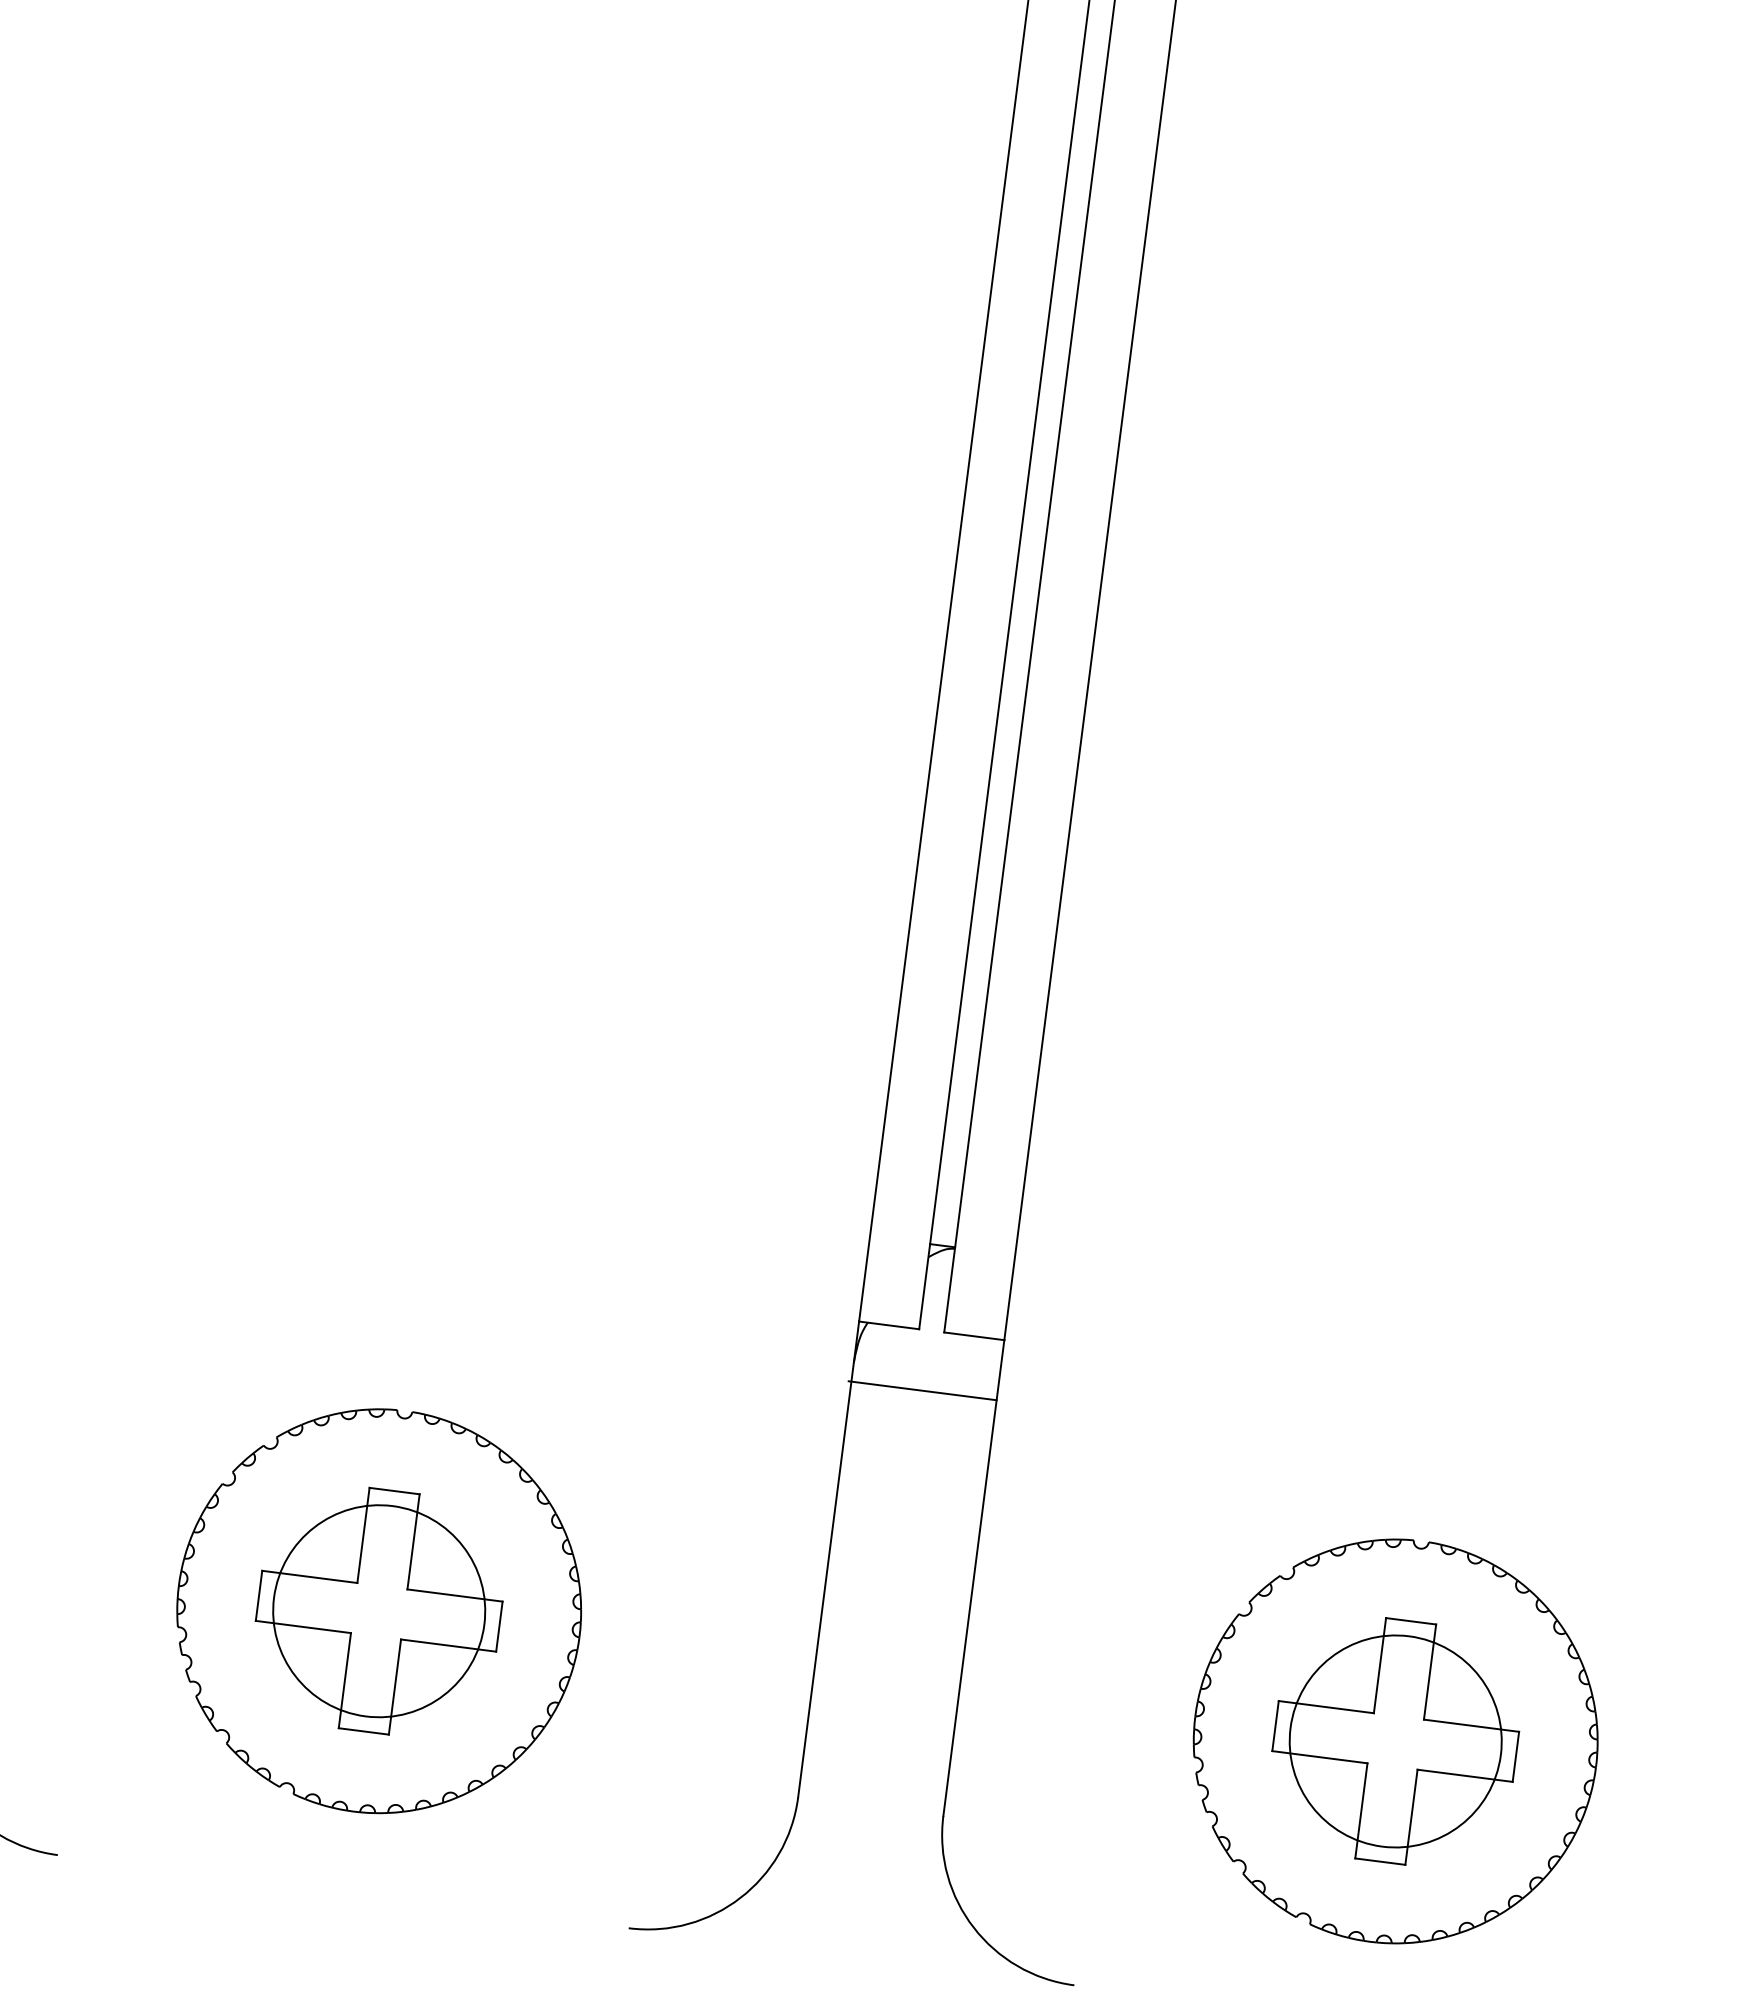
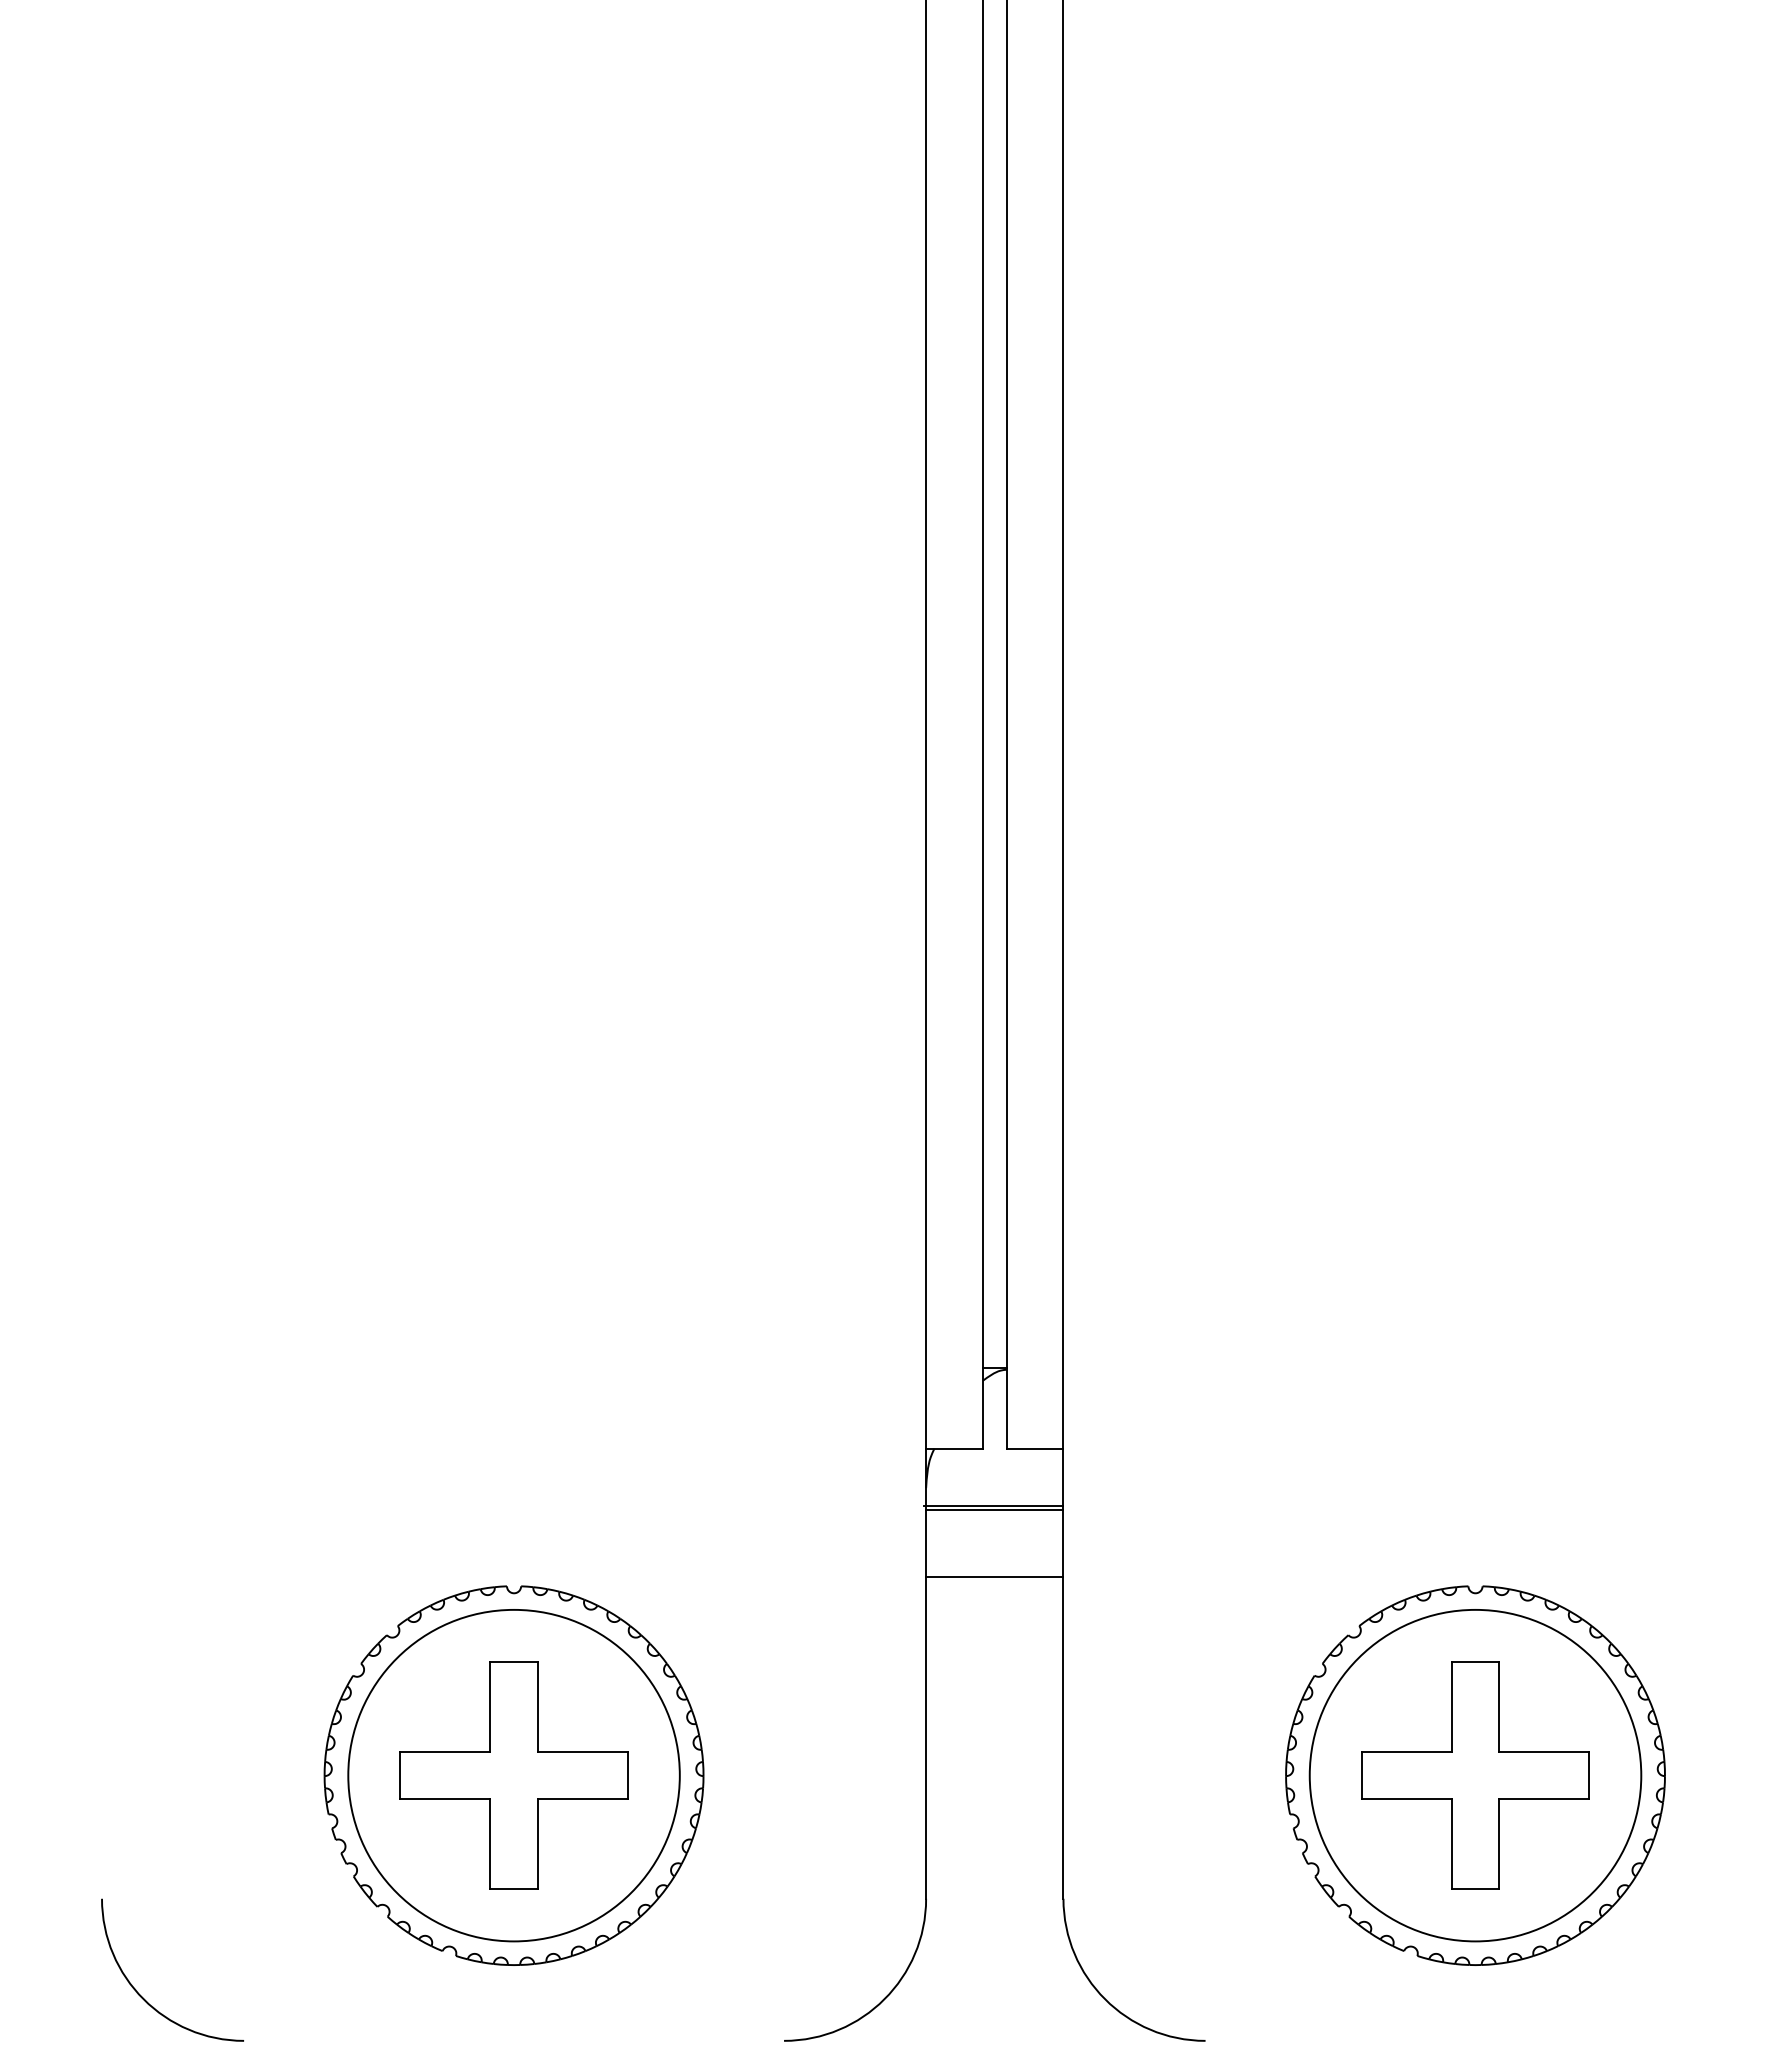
line: (923, 1395) -> (994, 1510), added
line: (914, 1465) -> (994, 1576), added
circle: (378, 1611) -> (513, 1775), size x1.67
circle: (1395, 1741) -> (1475, 1775), size x1.67

